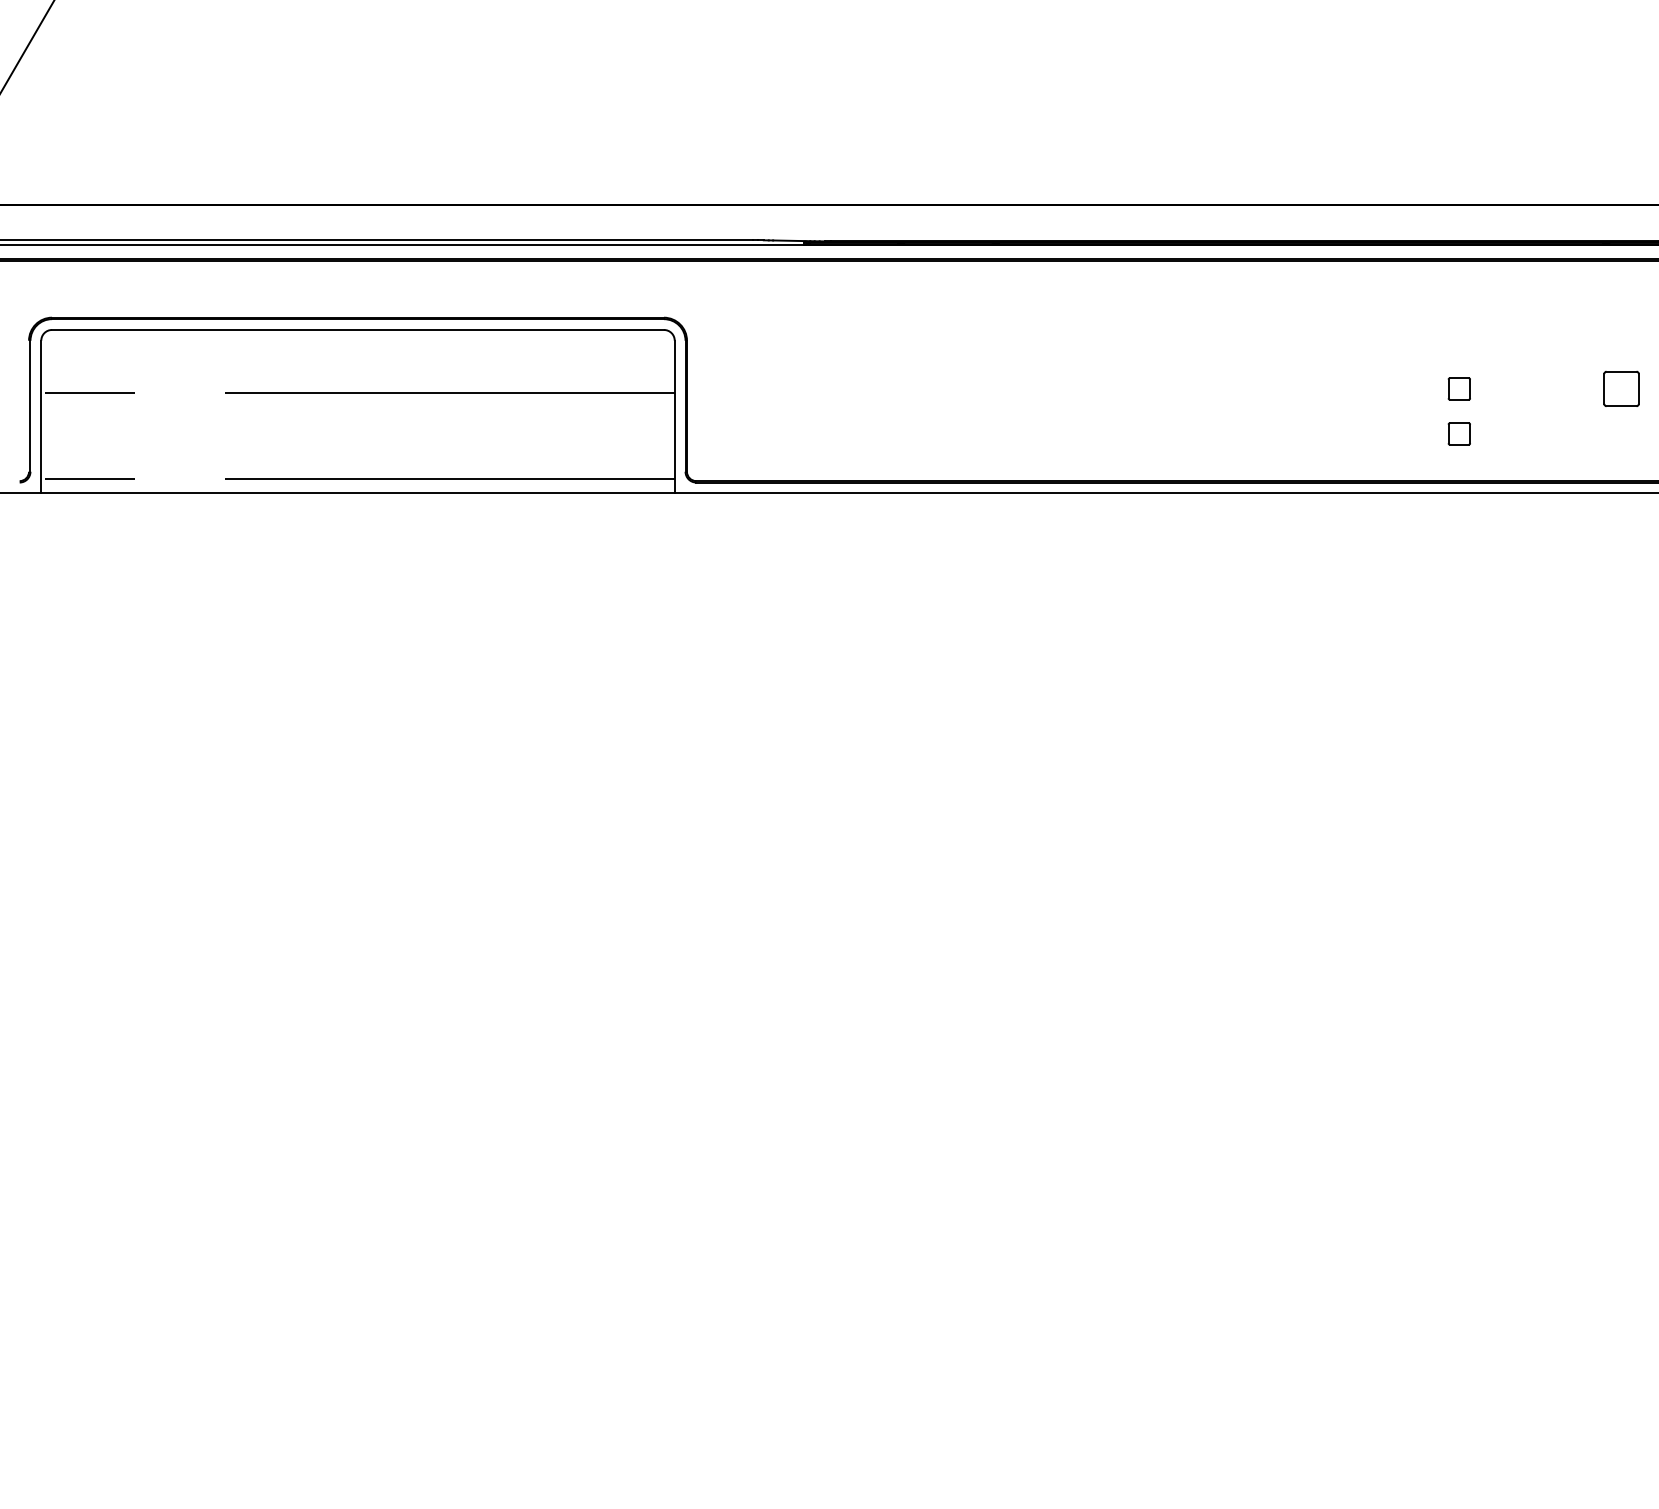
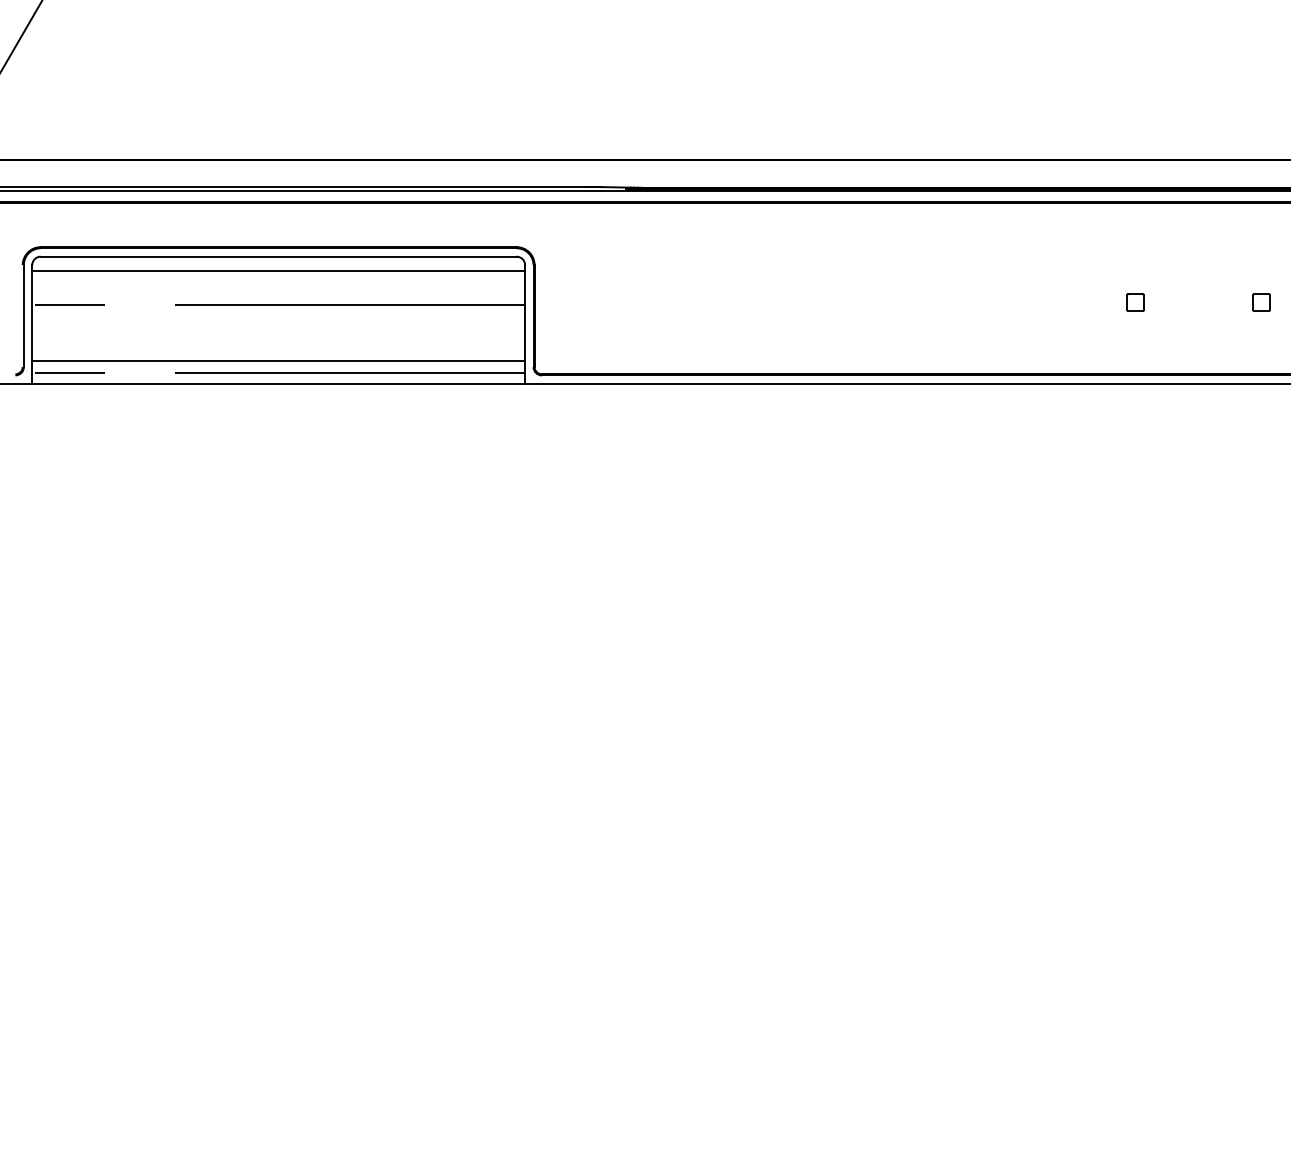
line: (357, 347) -> (278, 270), added
part: (1620, 388) -> (1260, 302), size x0.62
part: (1458, 433) -> (1134, 337), removed
line: (357, 464) -> (278, 361), added

